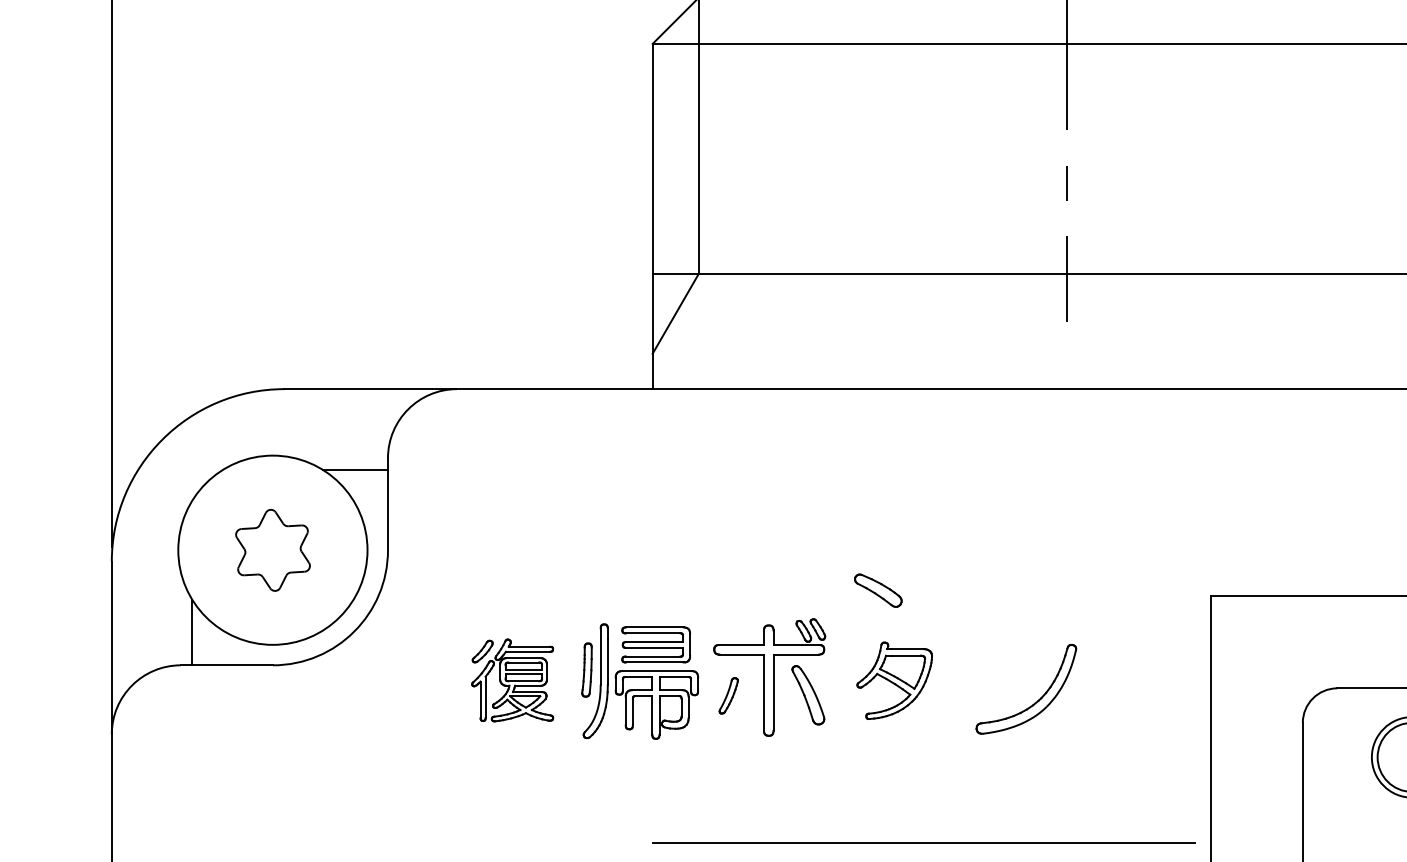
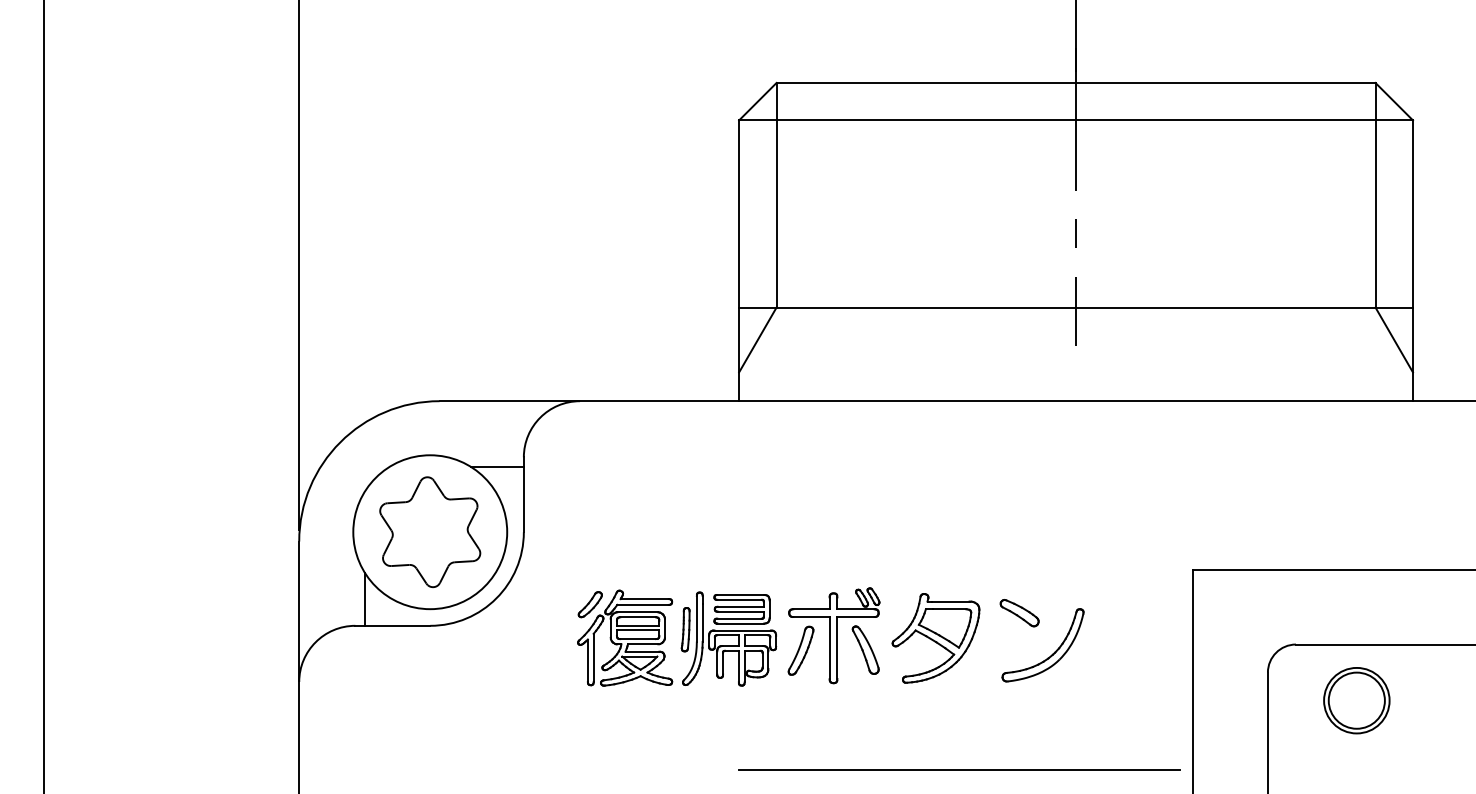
part: (273, 550) -> (430, 532), size x1.67
part: (878, 591) -> (1019, 613), moved
part: (512, 679) -> (625, 637), size x1.43
part: (894, 680) -> (935, 638), size x1.43
part: (728, 695) -> (800, 650), size x1.67

